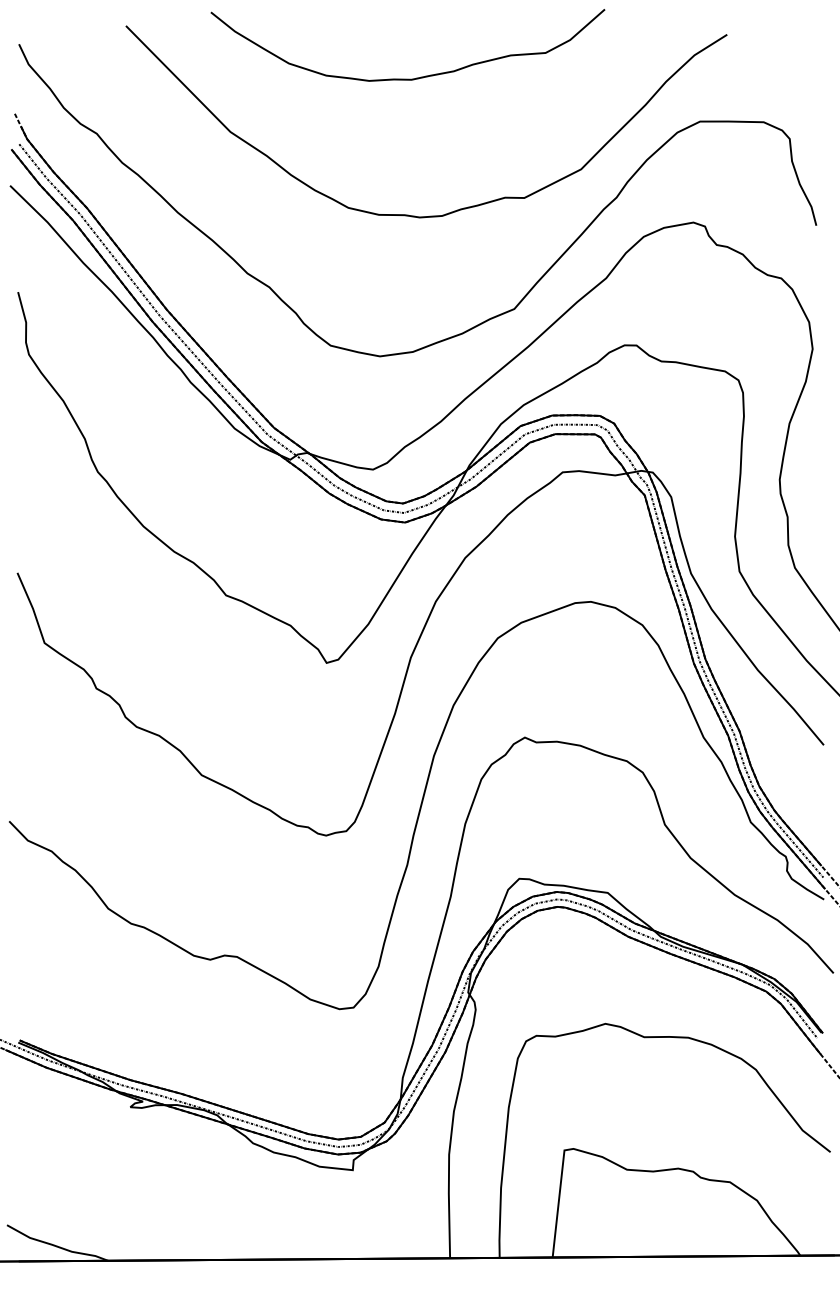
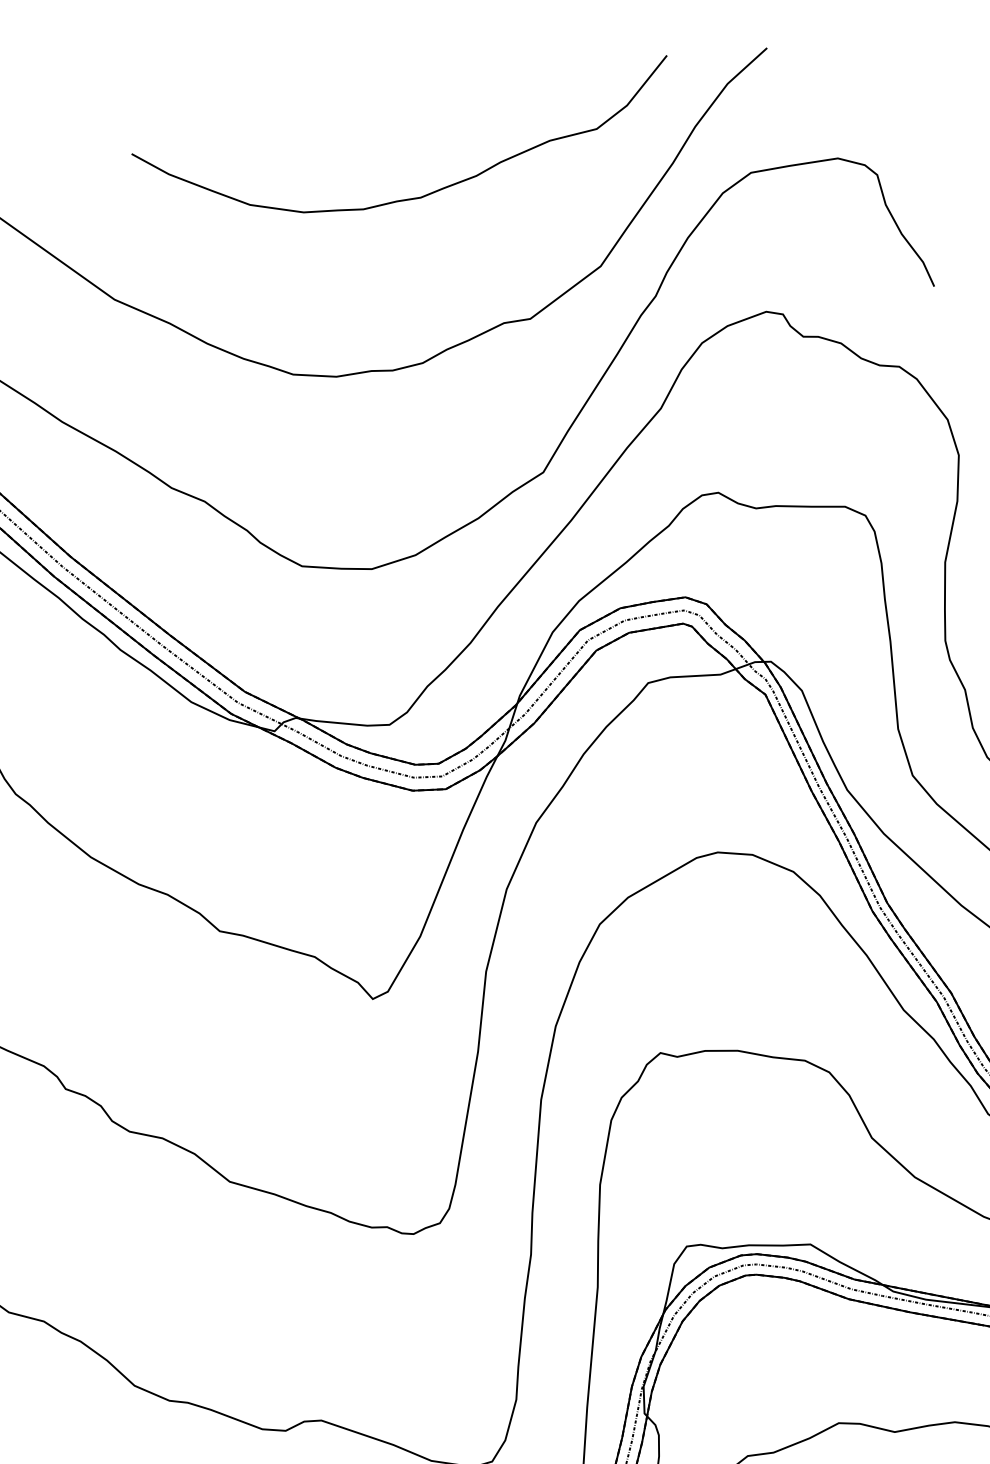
part: (407, 78) -> (414, 196), moved

